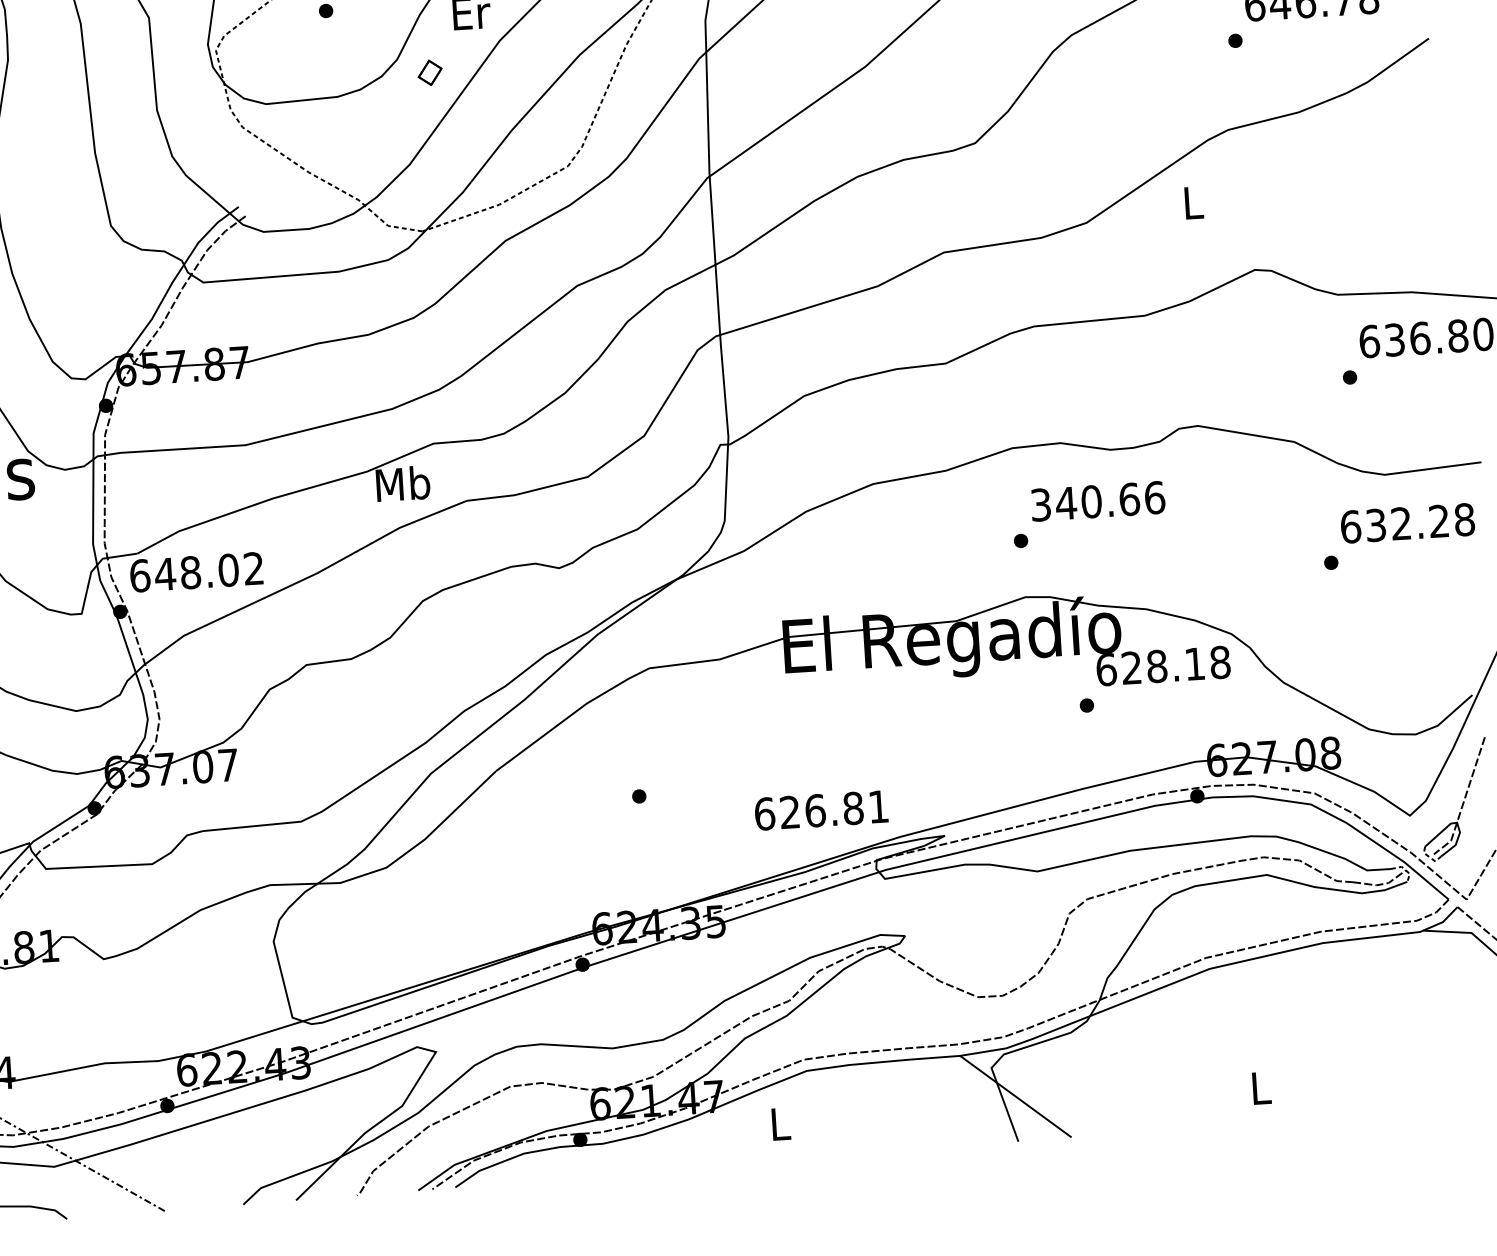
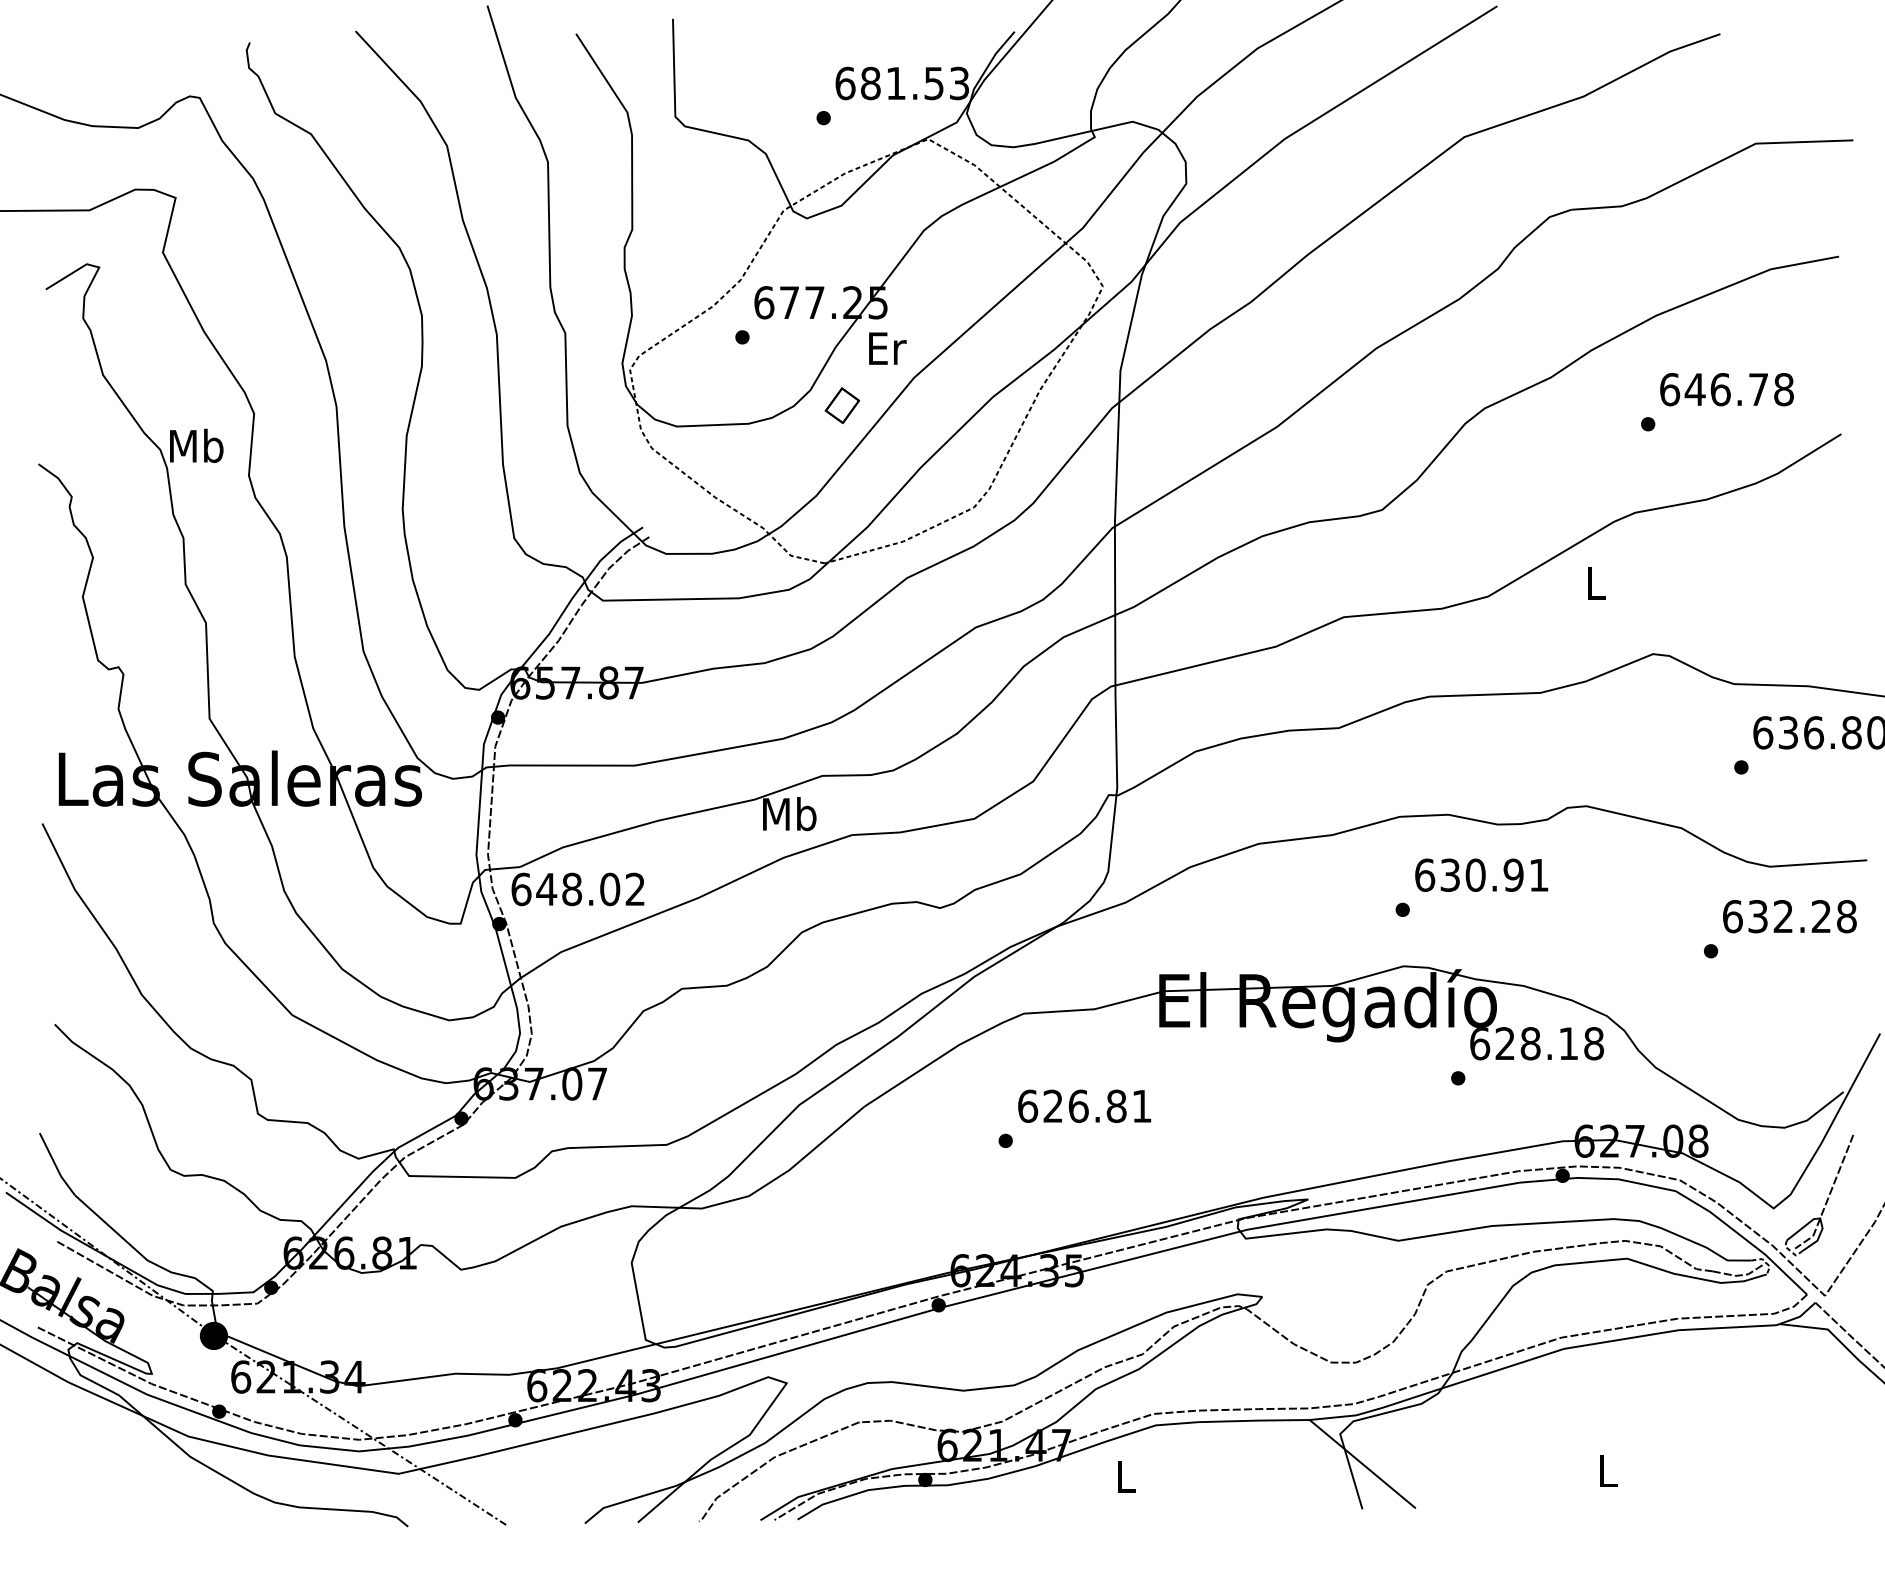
part: (430, 72) -> (842, 405), size x1.43
text: (1098, 500) -> (1482, 874), 340.66 -> 630.91
text: (821, 809) -> (1084, 1105), moved

